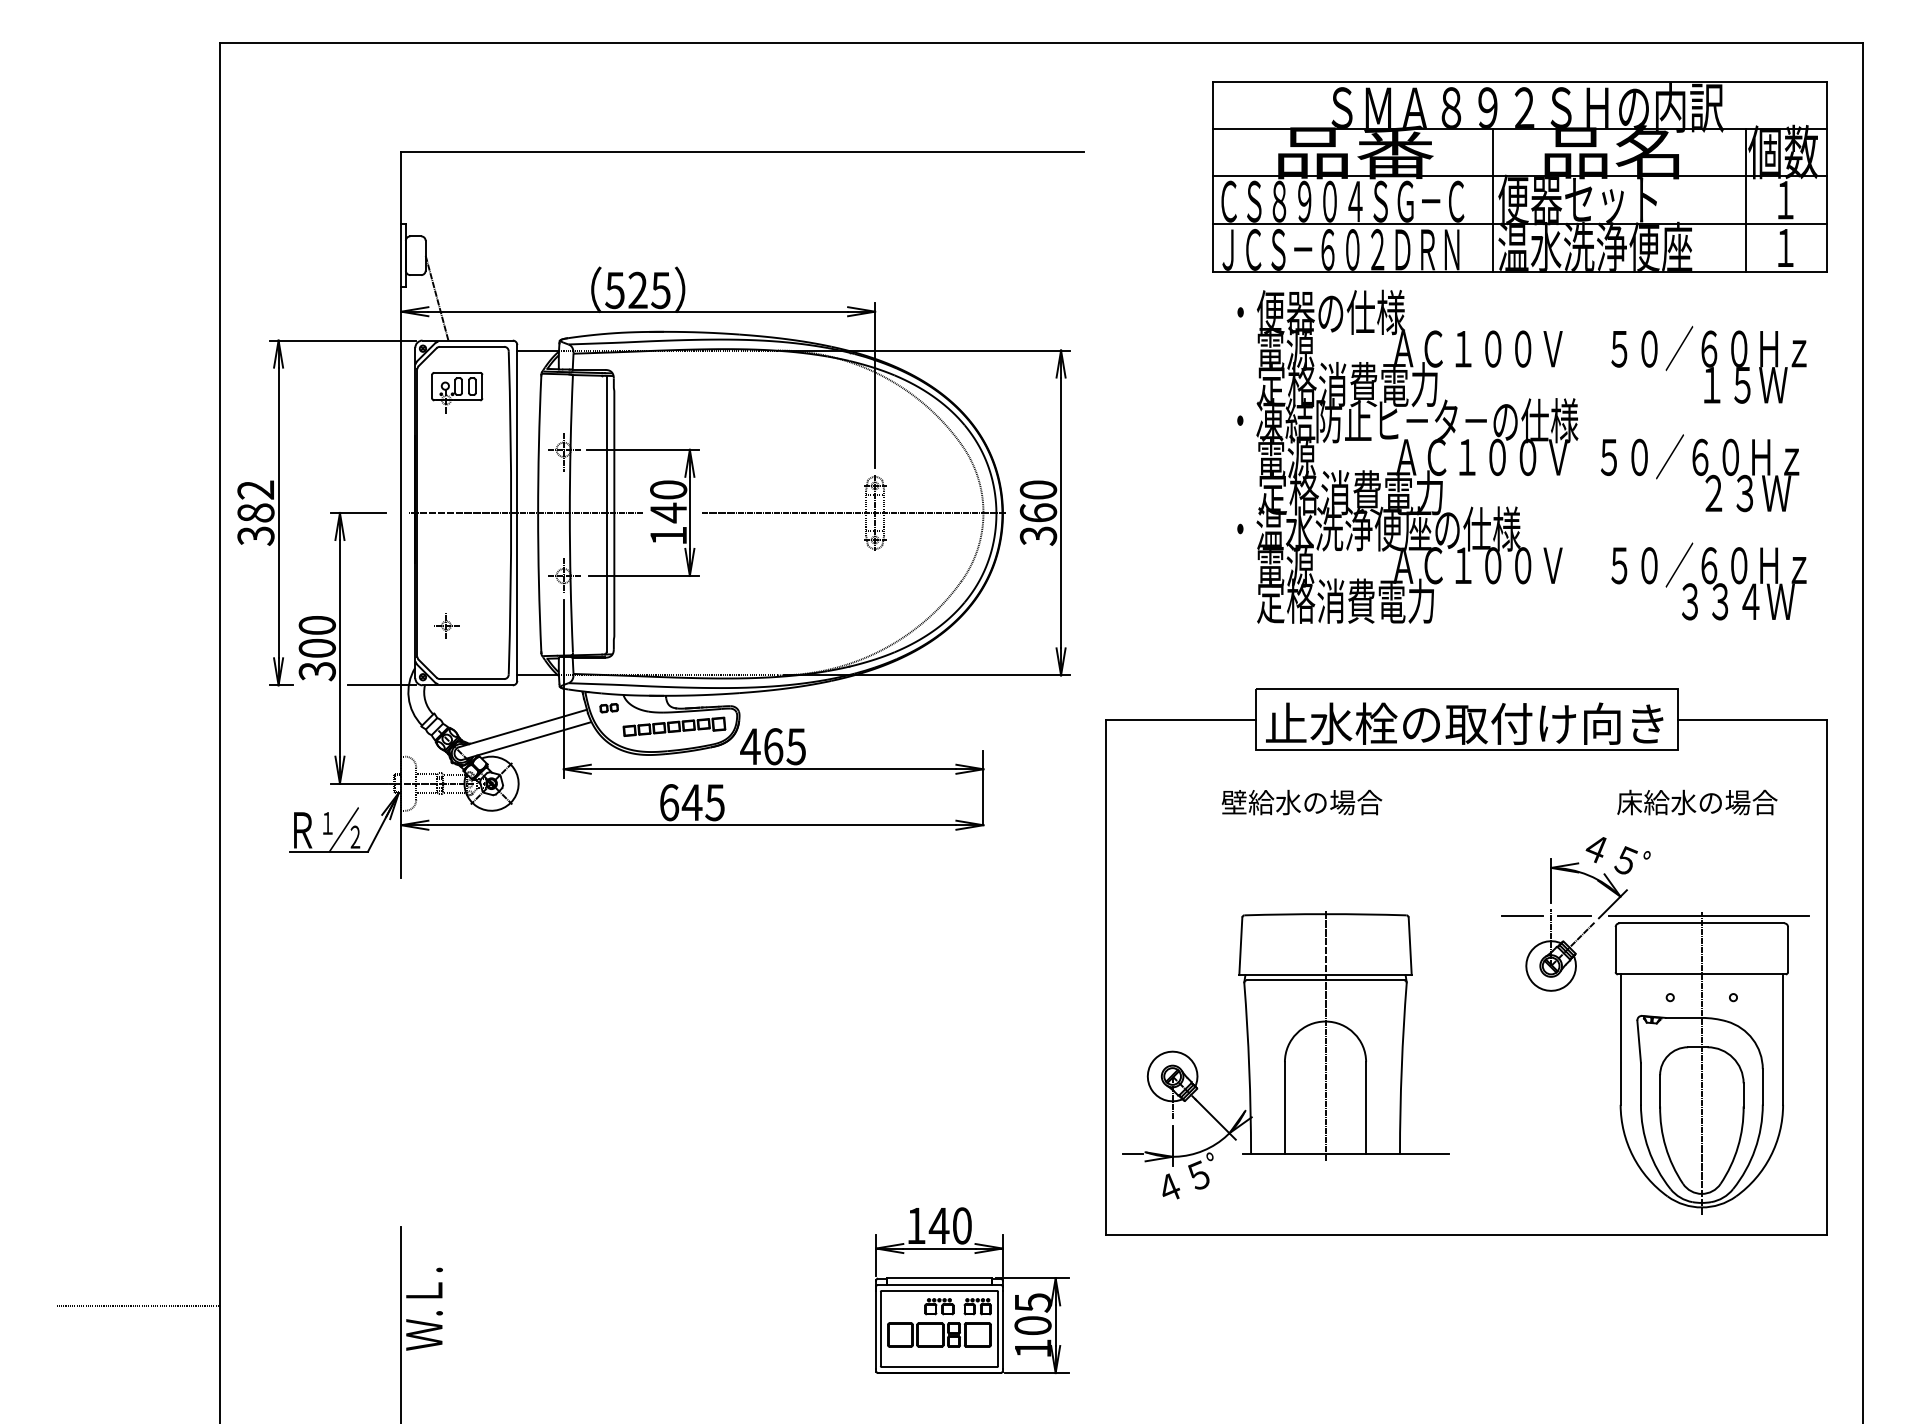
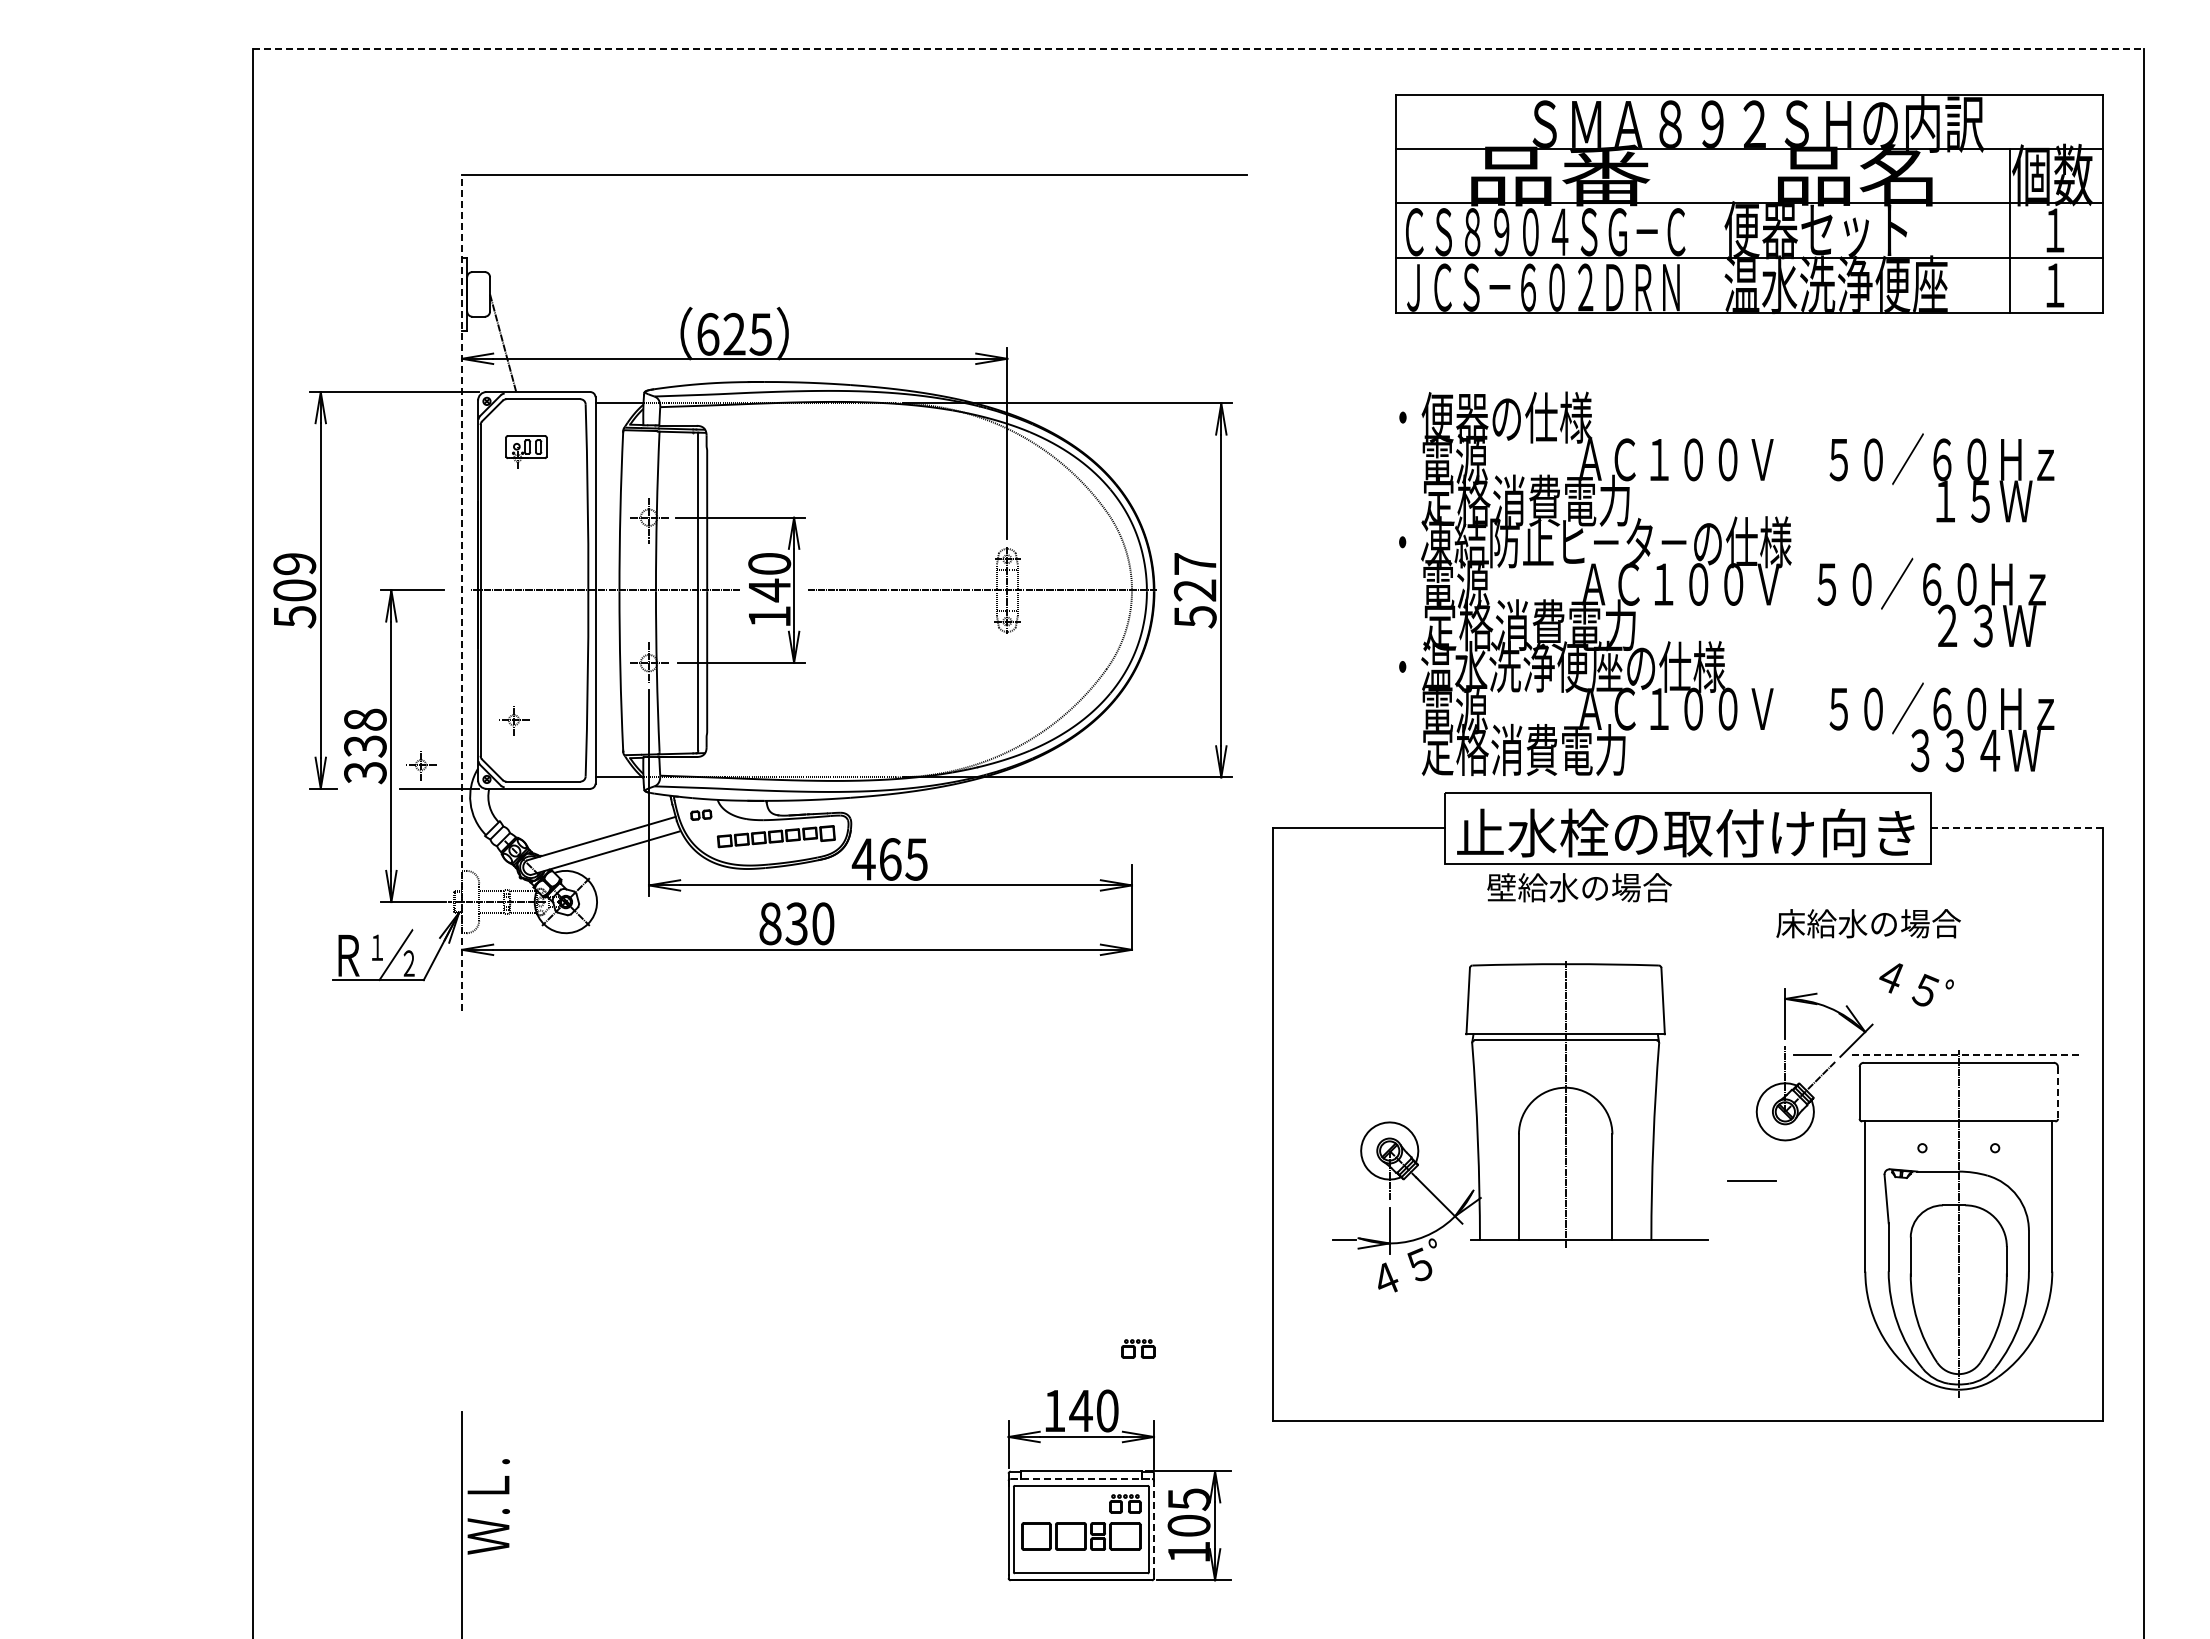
line: (1041, 42) -> (1198, 49), solid -> dashed
line: (1493, 200) -> (1718, 230), removed
text: (614, 289) -> (707, 333), 525 -> 625
part: (457, 392) -> (526, 451), size x0.7
text: (1521, 456) -> (1726, 583), moved
text: (255, 513) -> (294, 590), 382 -> 509
text: (1037, 513) -> (1194, 590), 360 -> 527
line: (401, 514) -> (462, 592), solid -> dashed
text: (317, 636) -> (365, 732), 300 -> 338
part: (366, 665) -> (421, 765), added
line: (1752, 719) -> (2017, 828), solid -> dashed
text: (691, 802) -> (796, 923), 645 -> 830
text: (1301, 802) -> (1579, 887), moved
text: (1697, 802) -> (1868, 923), moved
text: (1618, 855) -> (1916, 984), moved
line: (1521, 916) -> (1751, 1180), moved
line: (1709, 916) -> (1967, 1054), solid -> dashed
line: (1788, 949) -> (2058, 1092), solid -> dashed
part: (1286, 1055) -> (1520, 1126), moved
line: (939, 1285) -> (1081, 1479), solid -> dashed
line: (138, 1306) -> (159, 1503), removed
part: (939, 1306) -> (1138, 1348), moved
line: (1003, 1329) -> (1154, 1530), solid -> dashed

